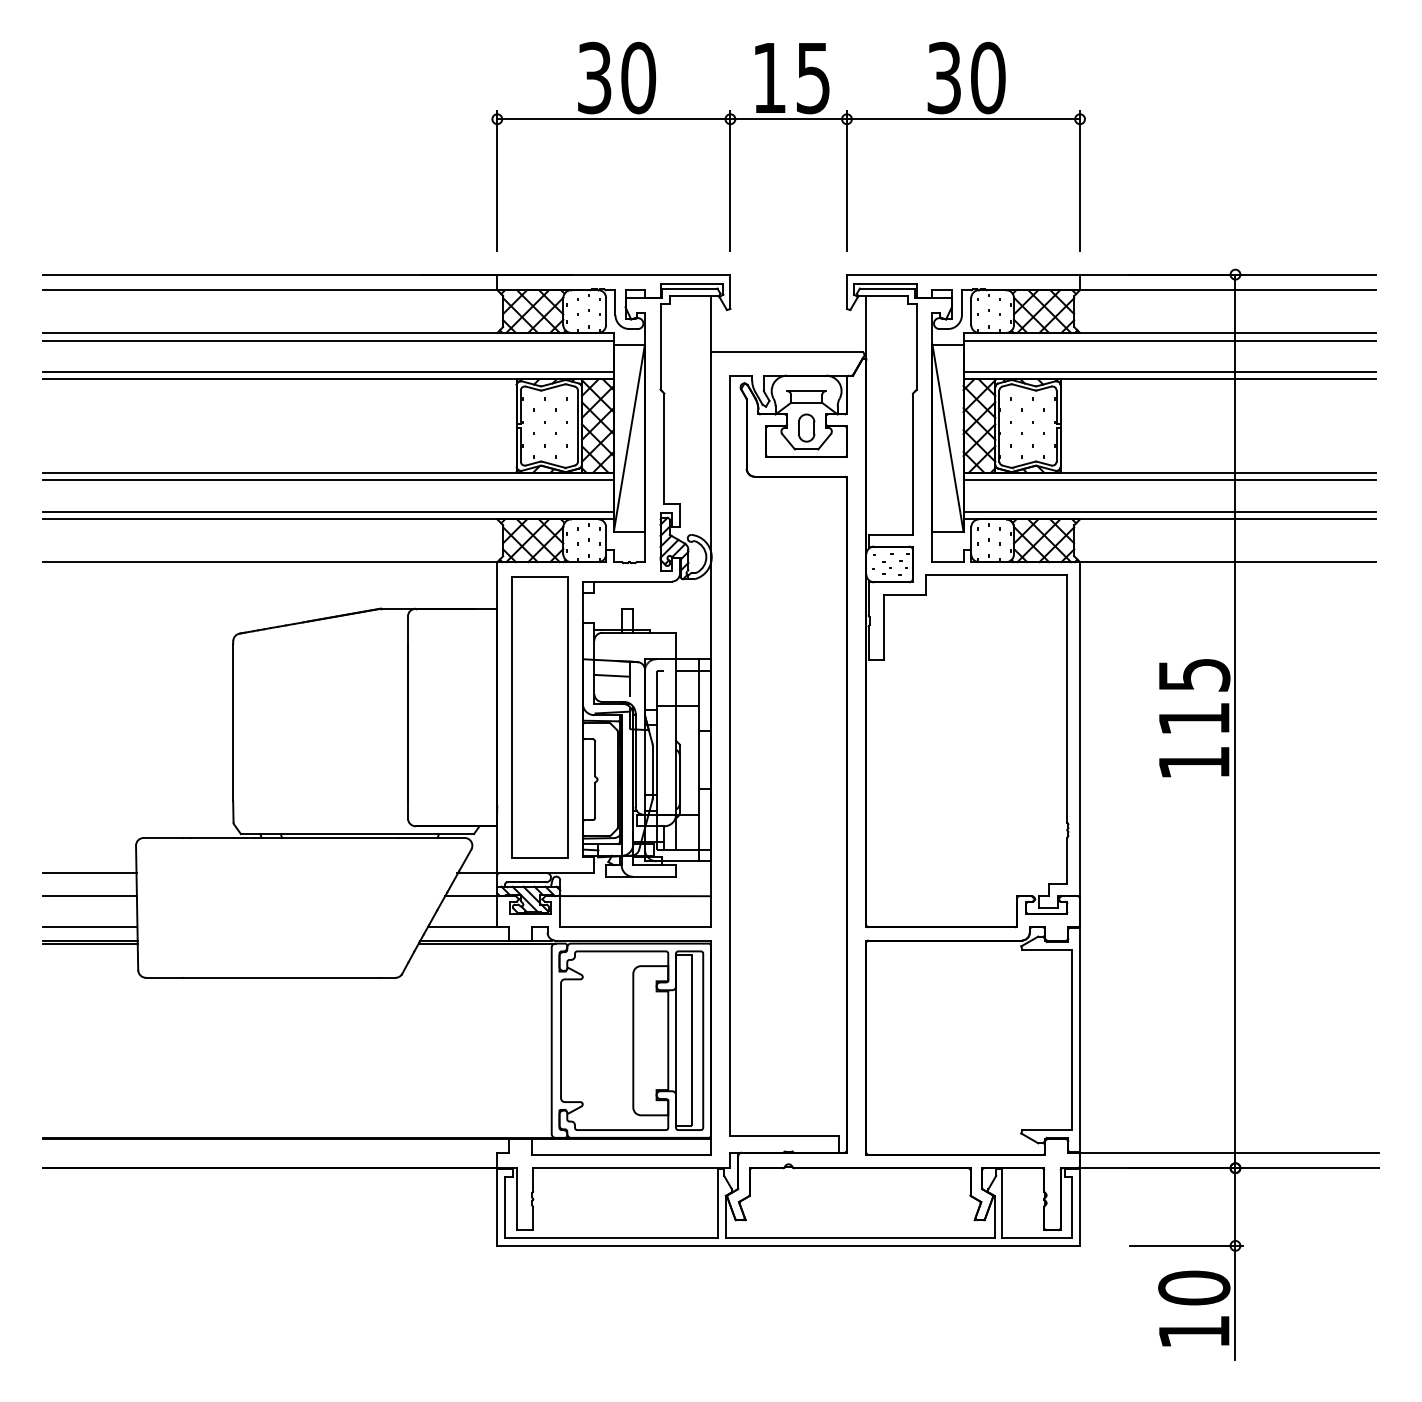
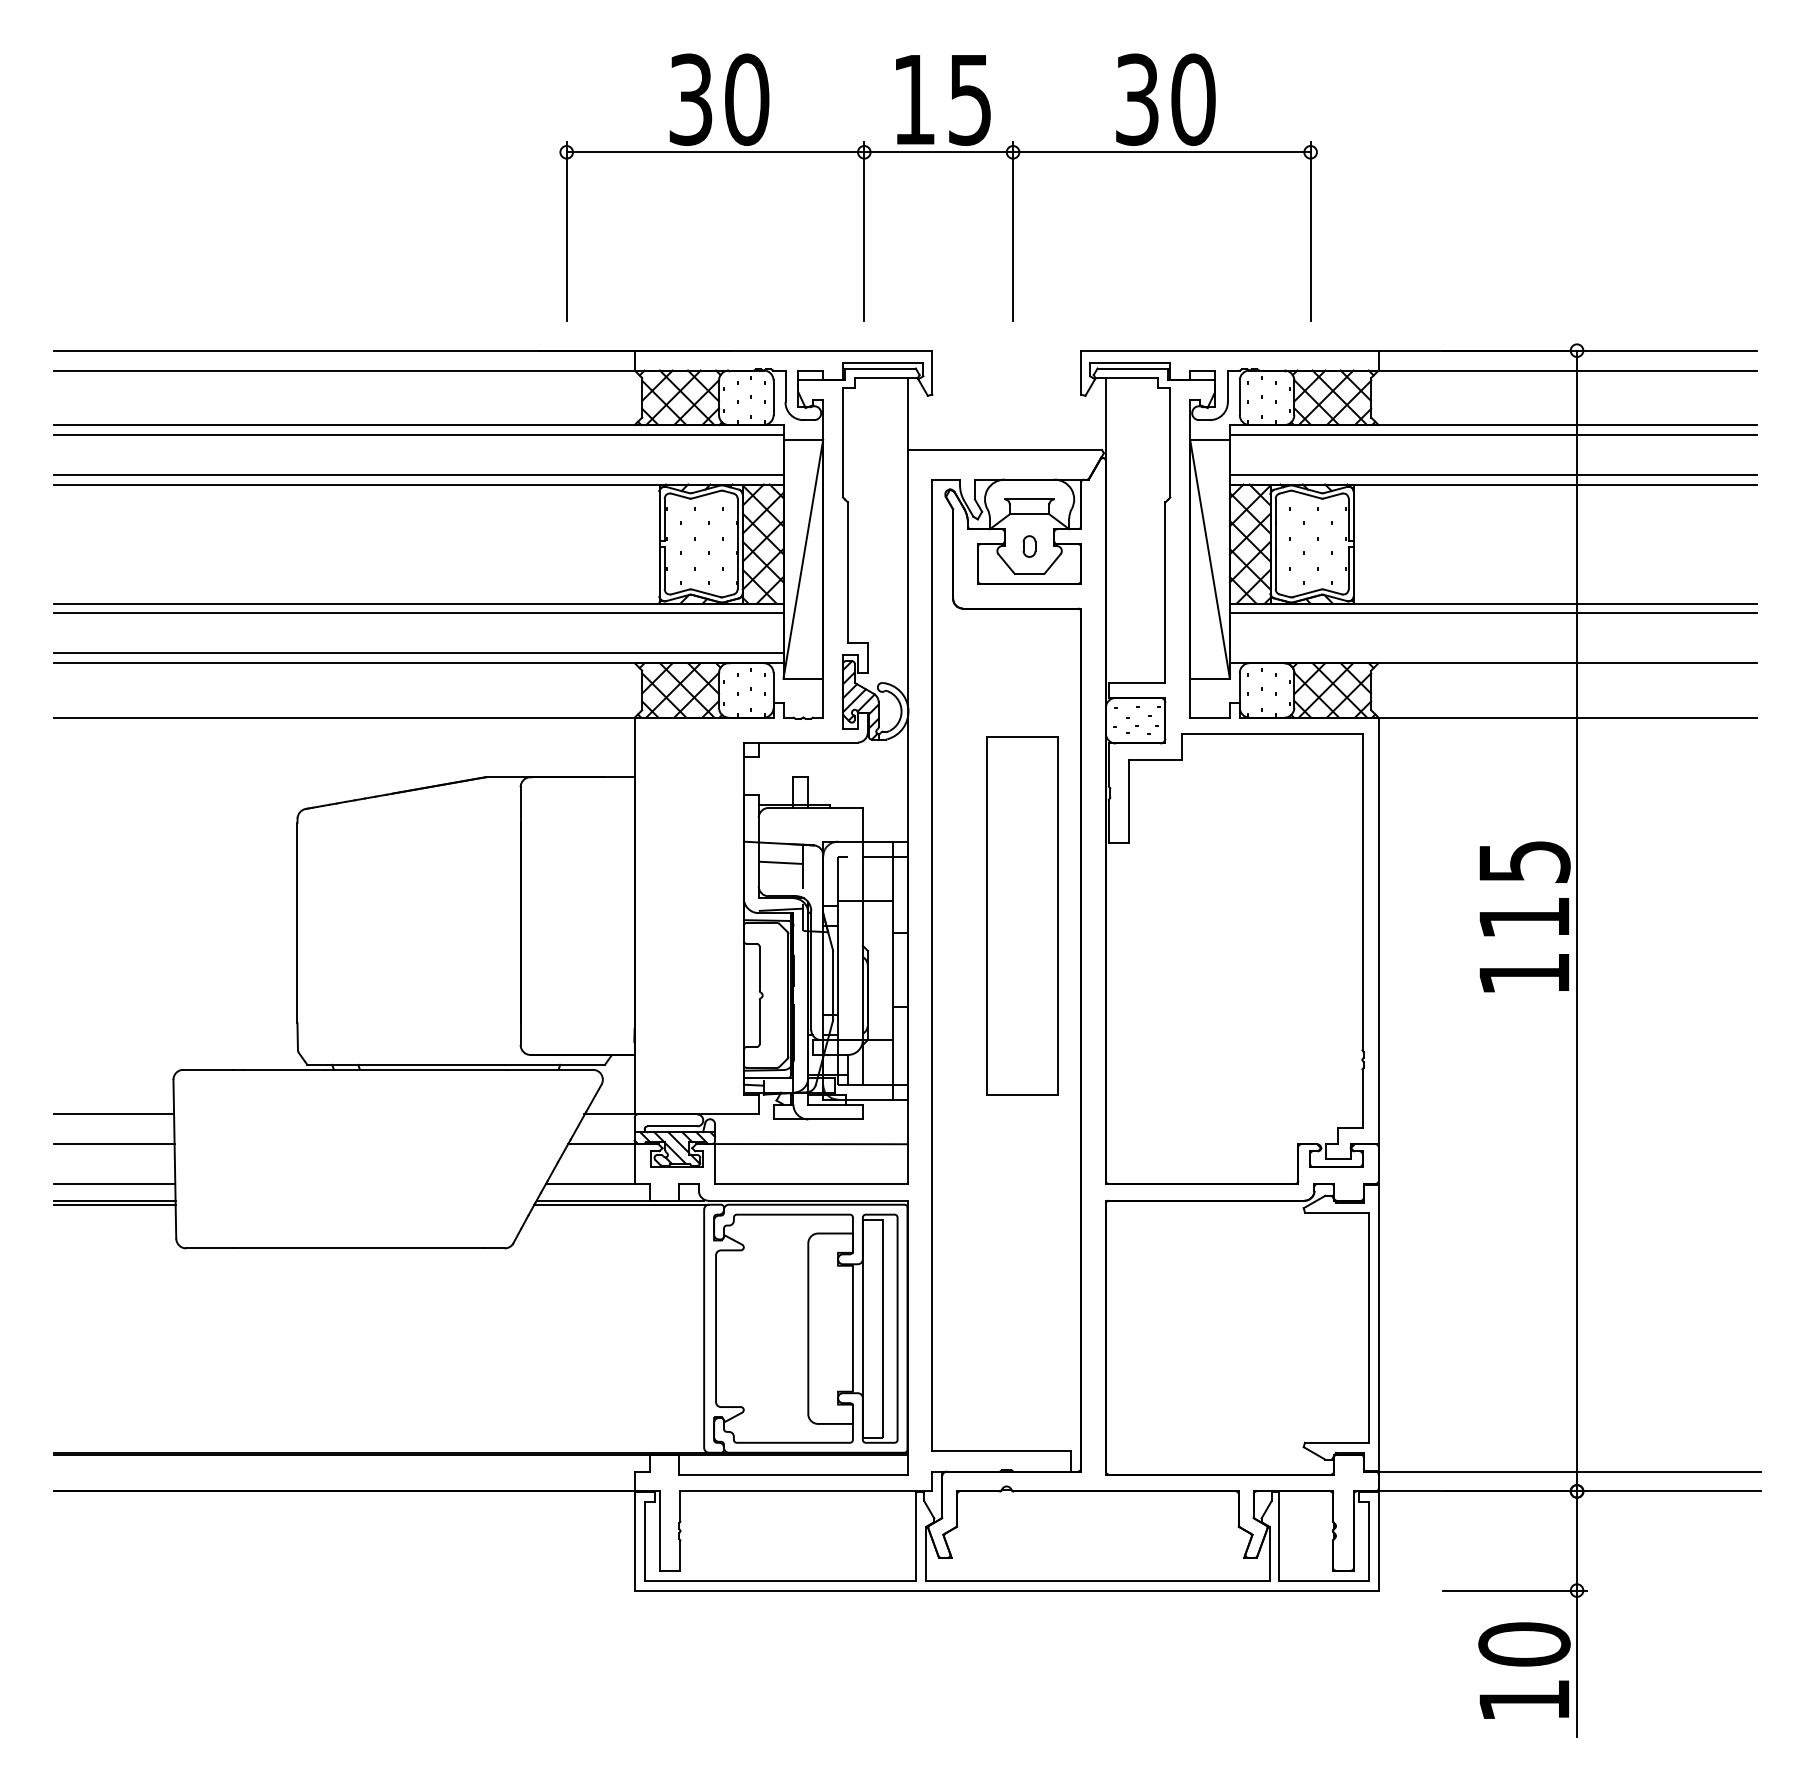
part: (788, 119) -> (938, 152), moved
part: (806, 428) -> (1029, 546), size x0.6
line: (1169, 511) -> (1492, 653), removed
part: (540, 717) -> (1022, 915), moved

